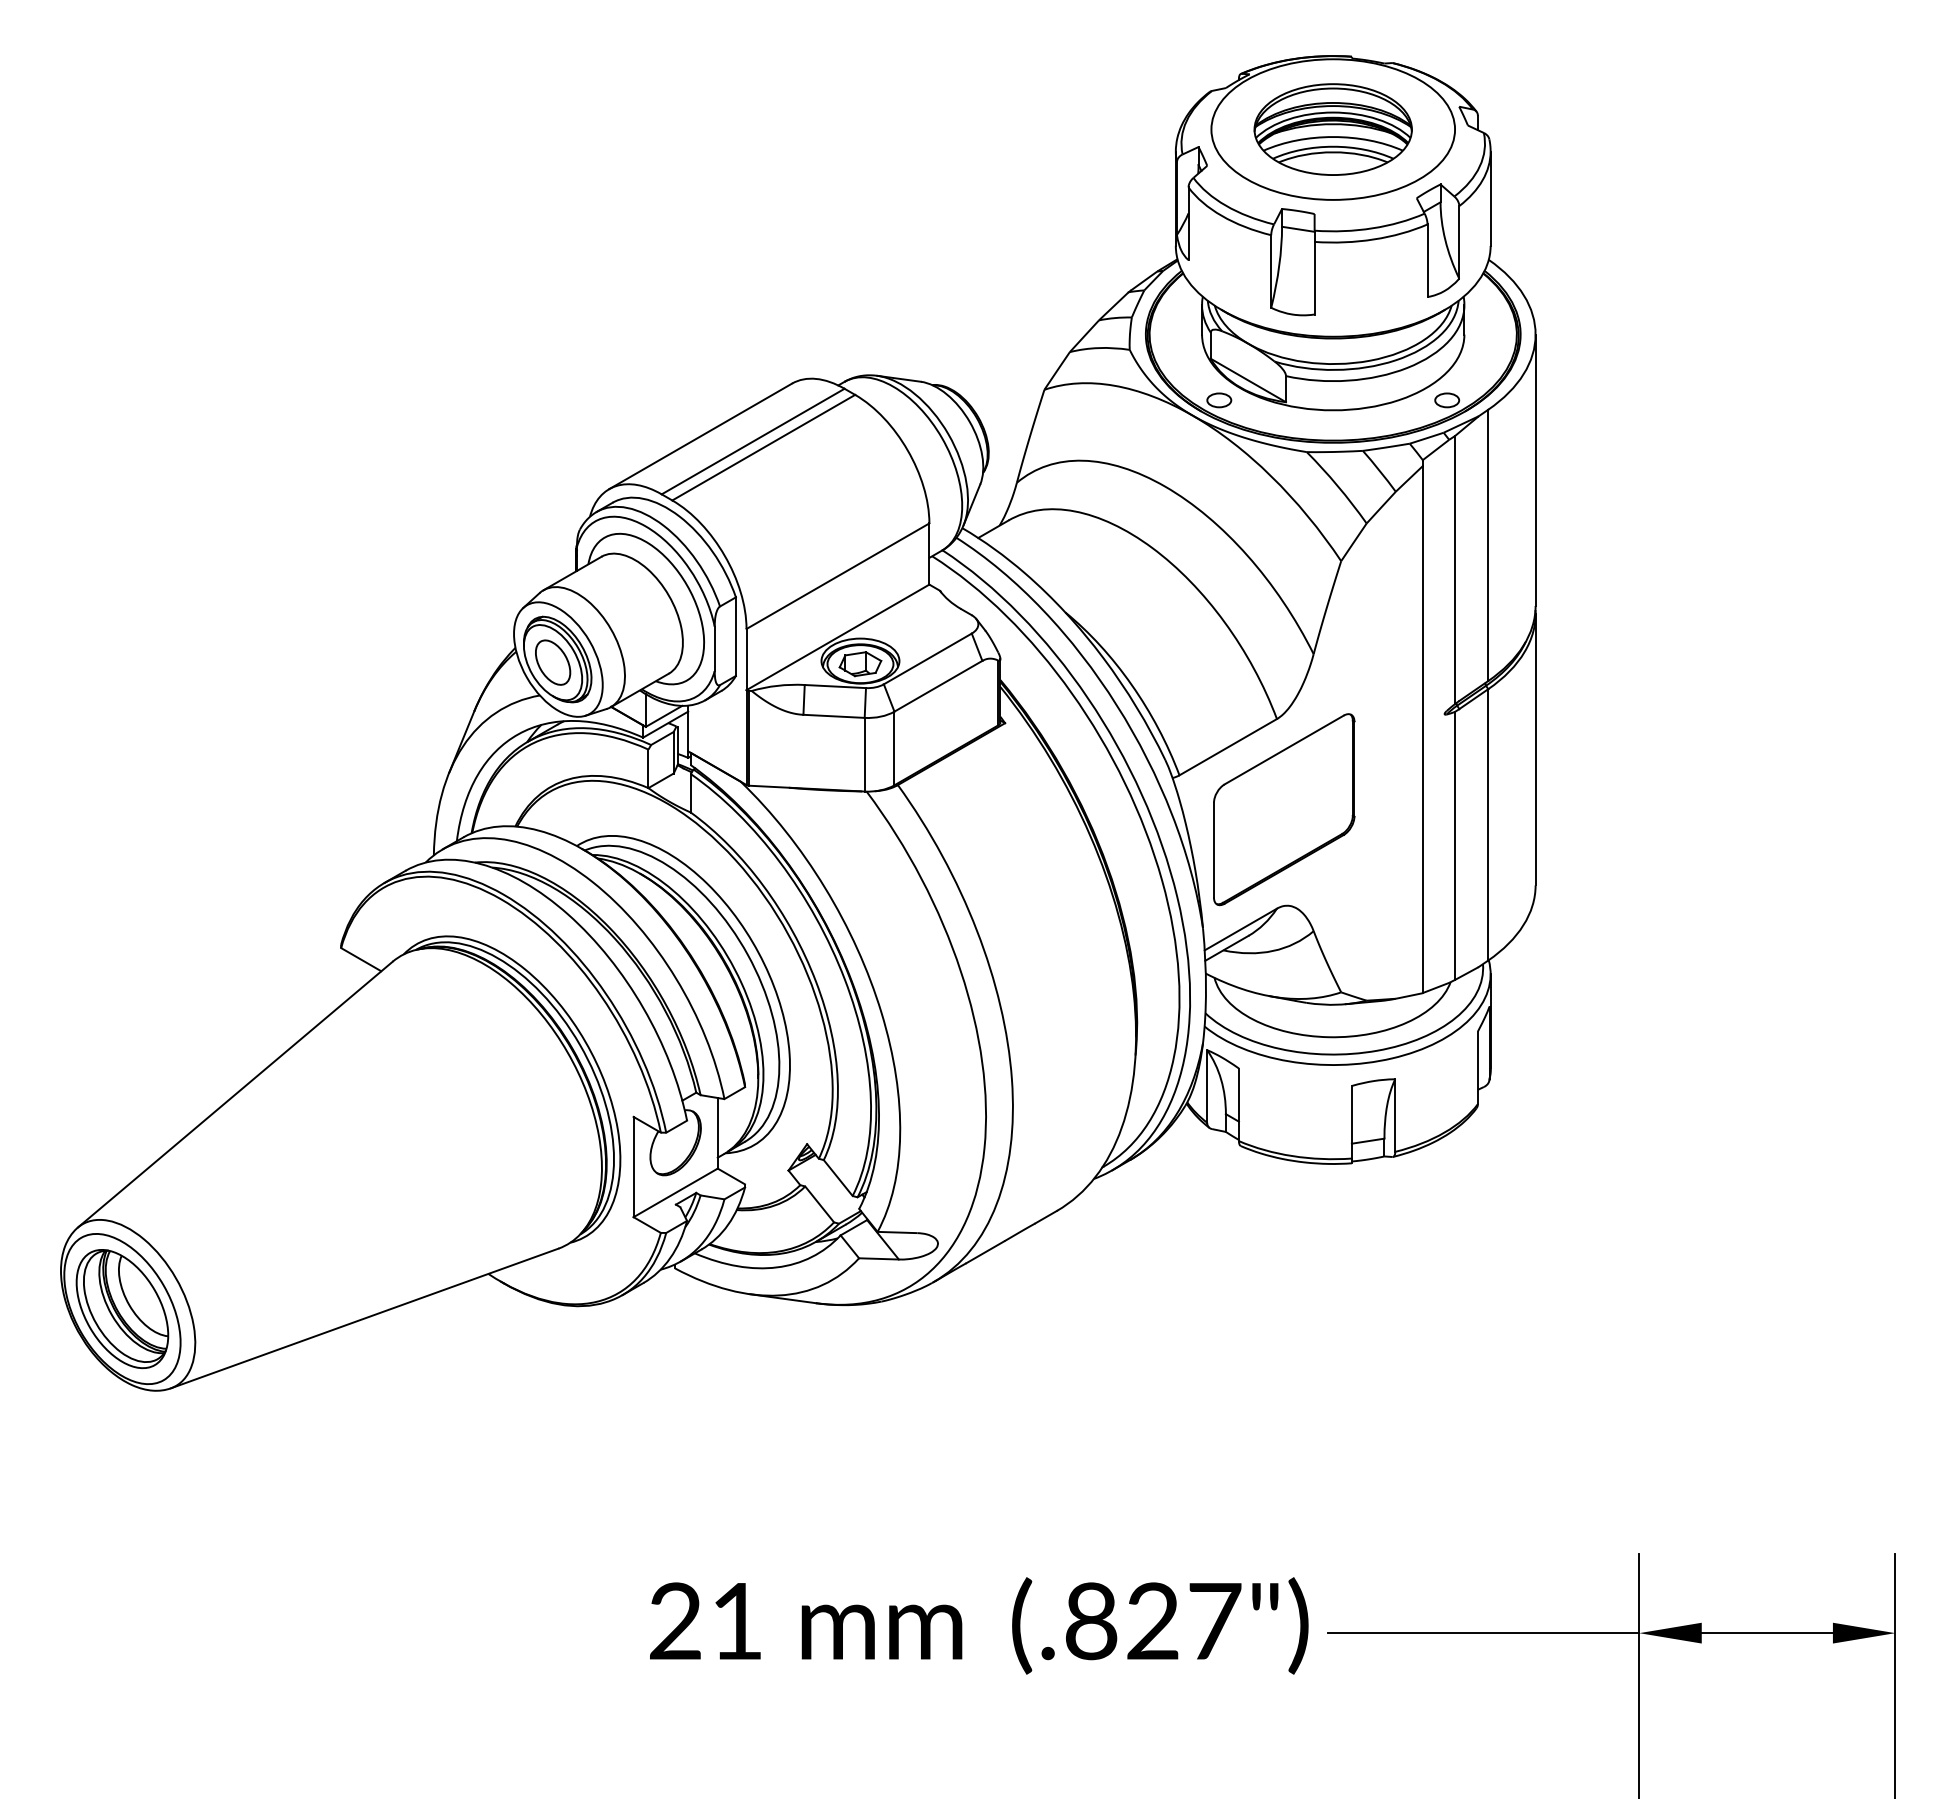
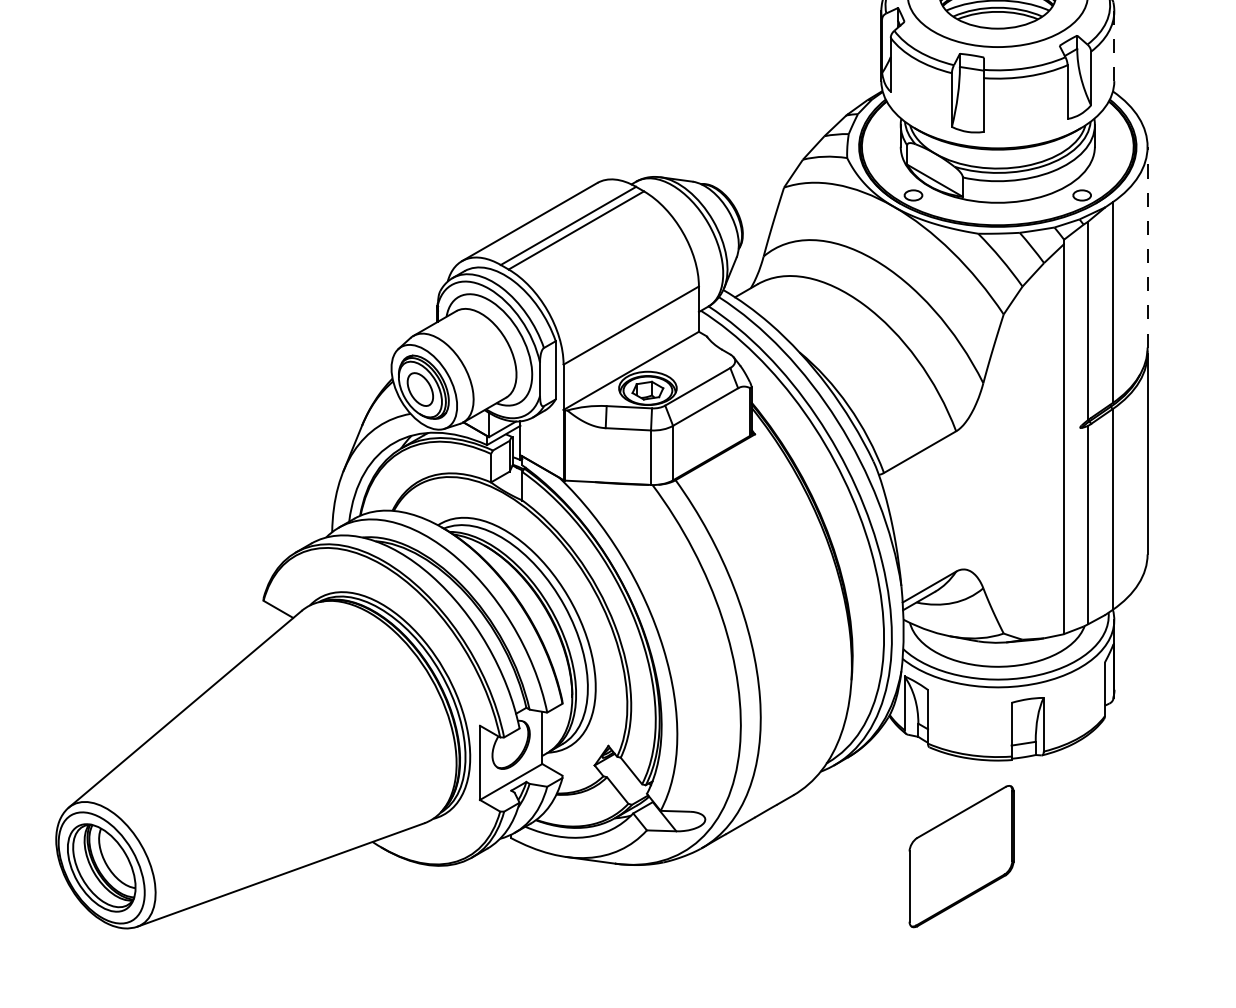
line: (1490, 198) -> (1114, 46), solid -> dashed
line: (1535, 470) -> (1147, 247), solid -> dashed
part: (1284, 809) -> (961, 856), moved

